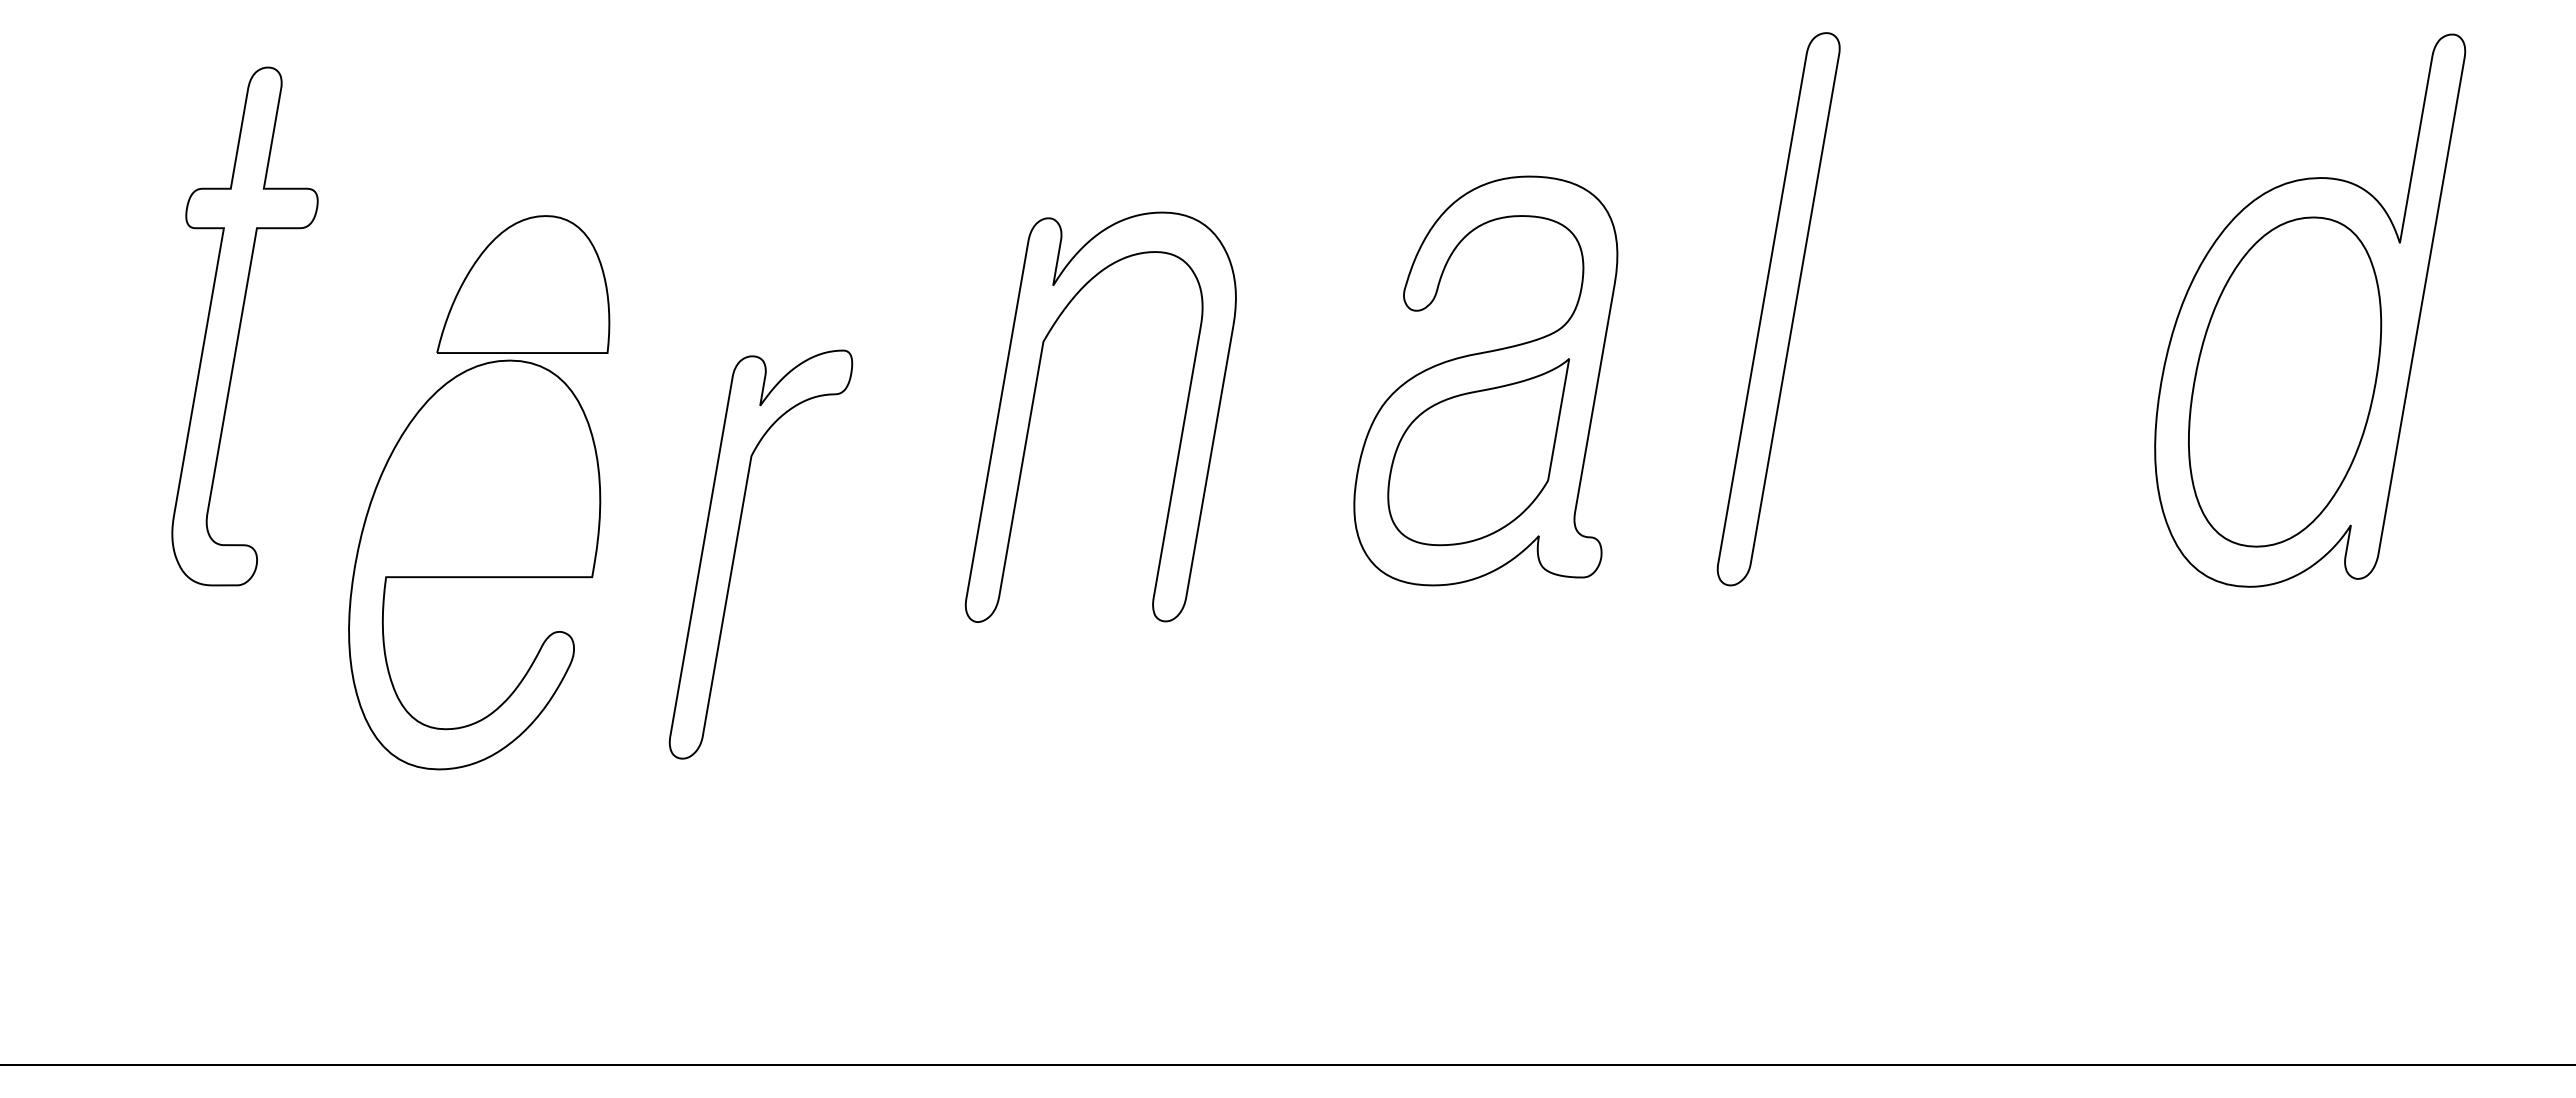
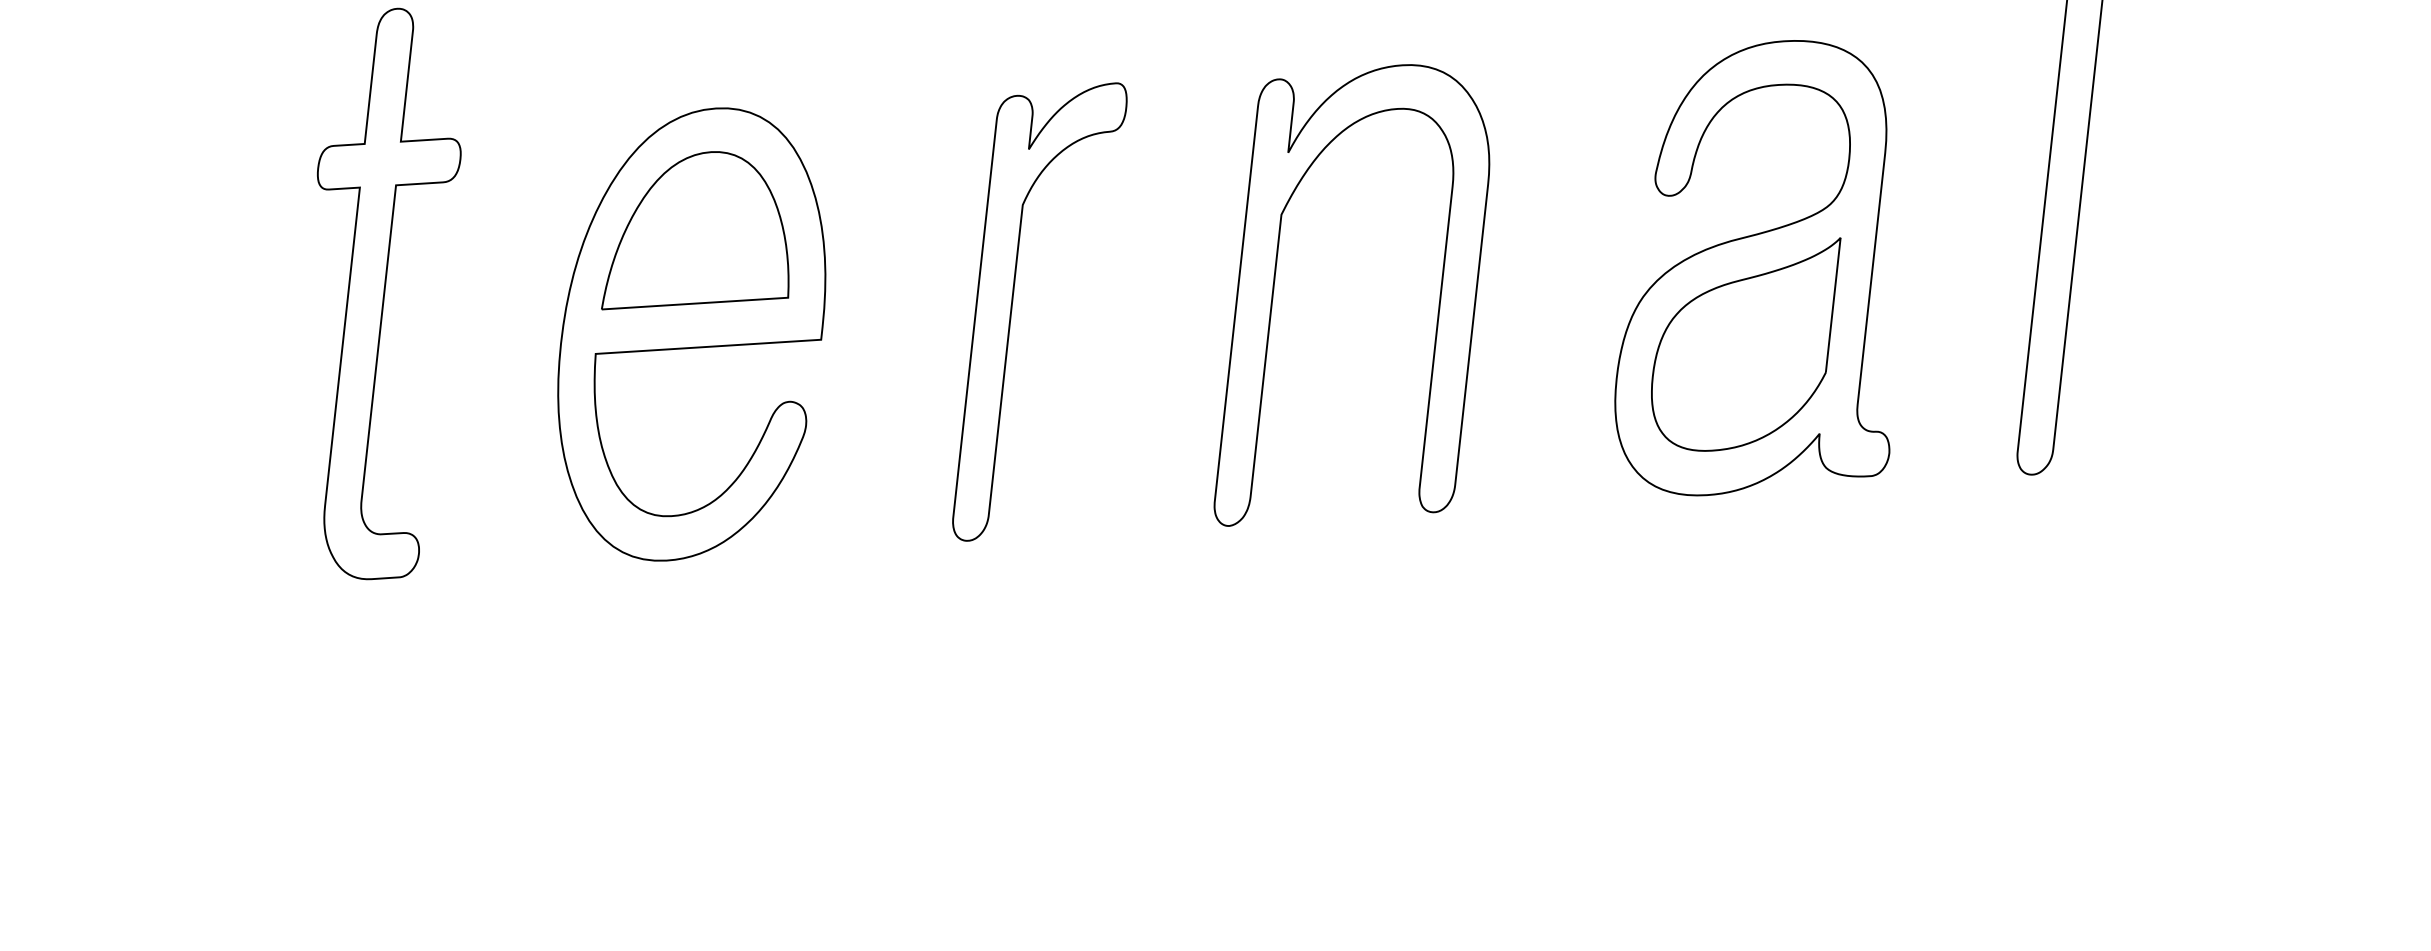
part: (1033, 406) -> (1275, 286), moved
part: (736, 549) -> (1012, 308), moved
part: (474, 564) -> (691, 333), moved

